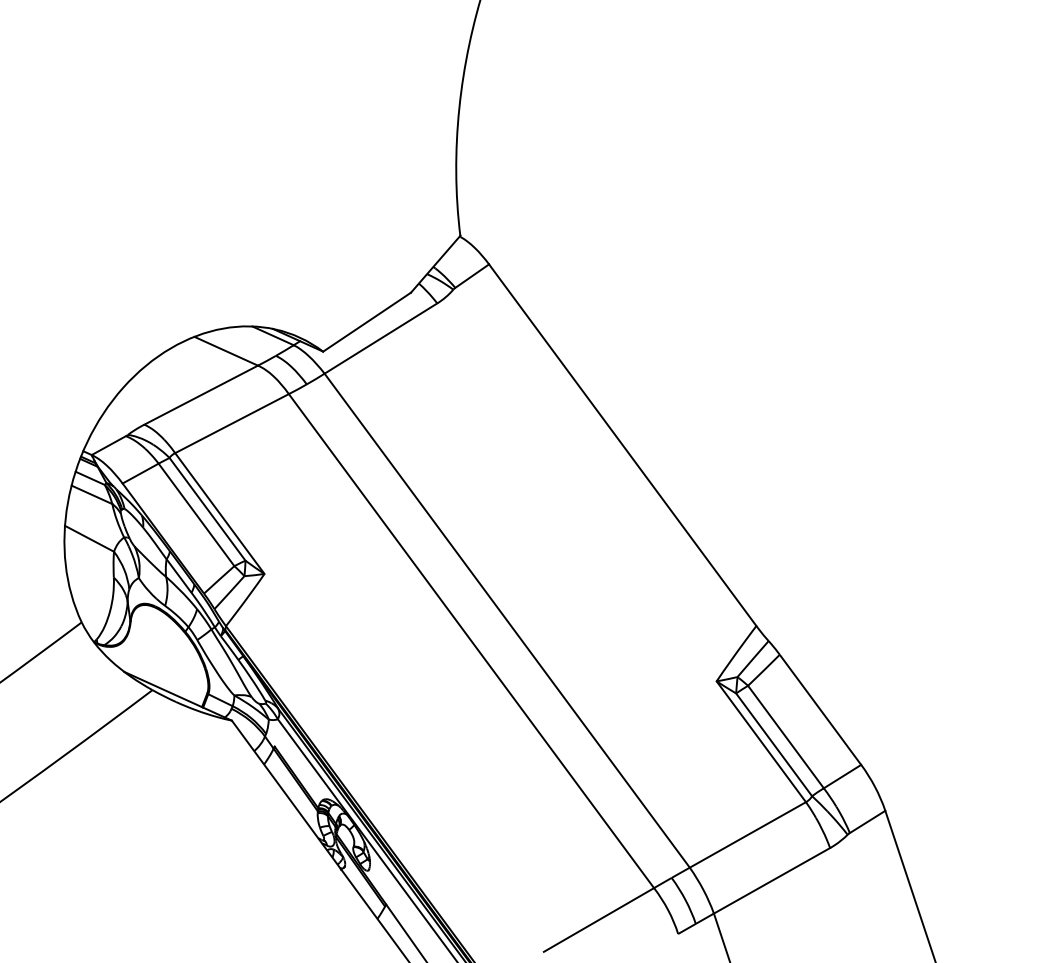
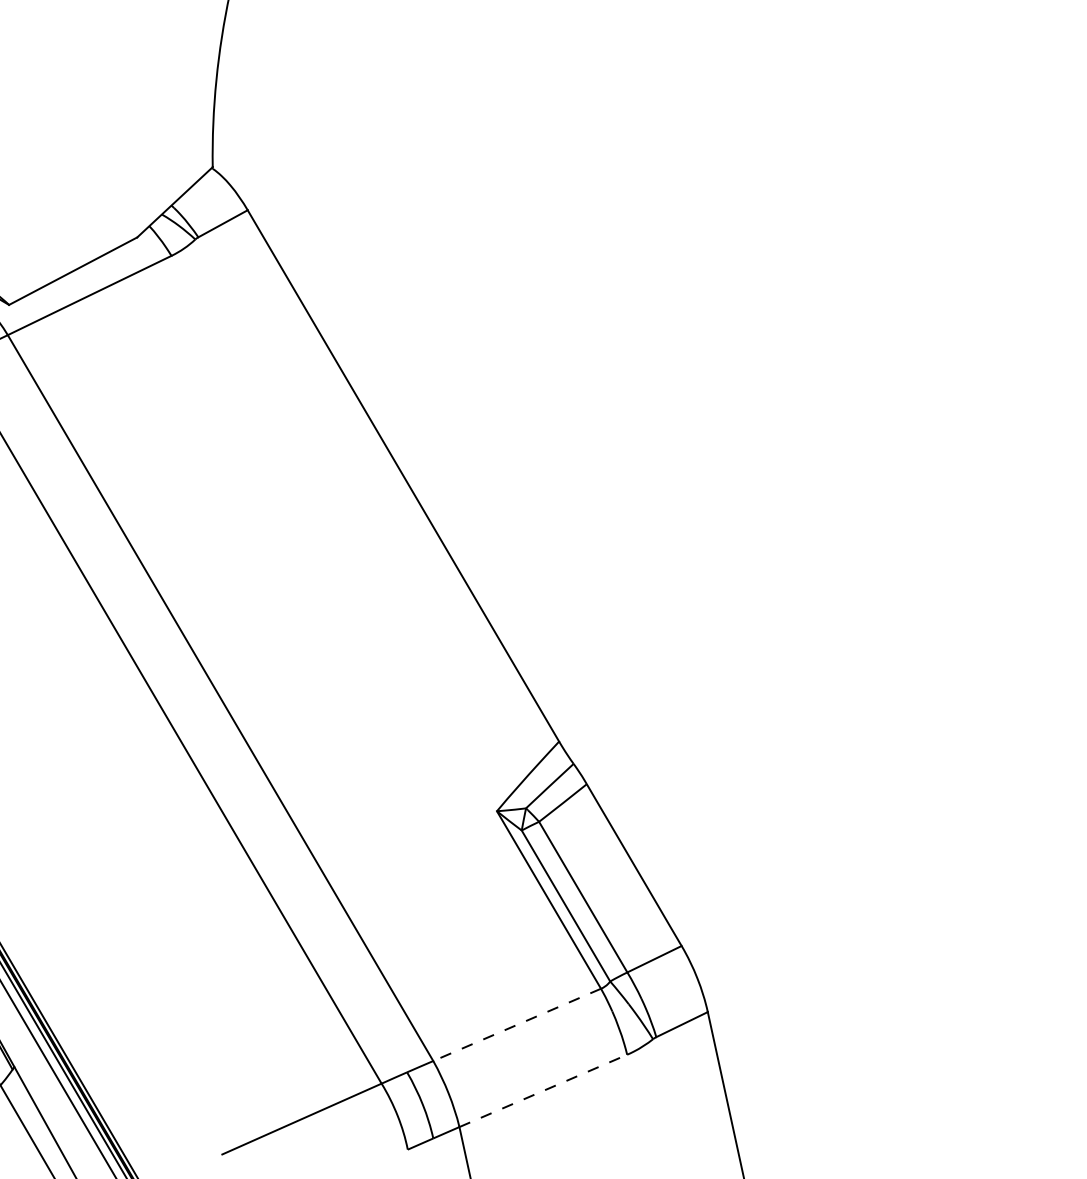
line: (747, 834) -> (516, 1024), solid -> dashed
line: (772, 880) -> (544, 1090), solid -> dashed

